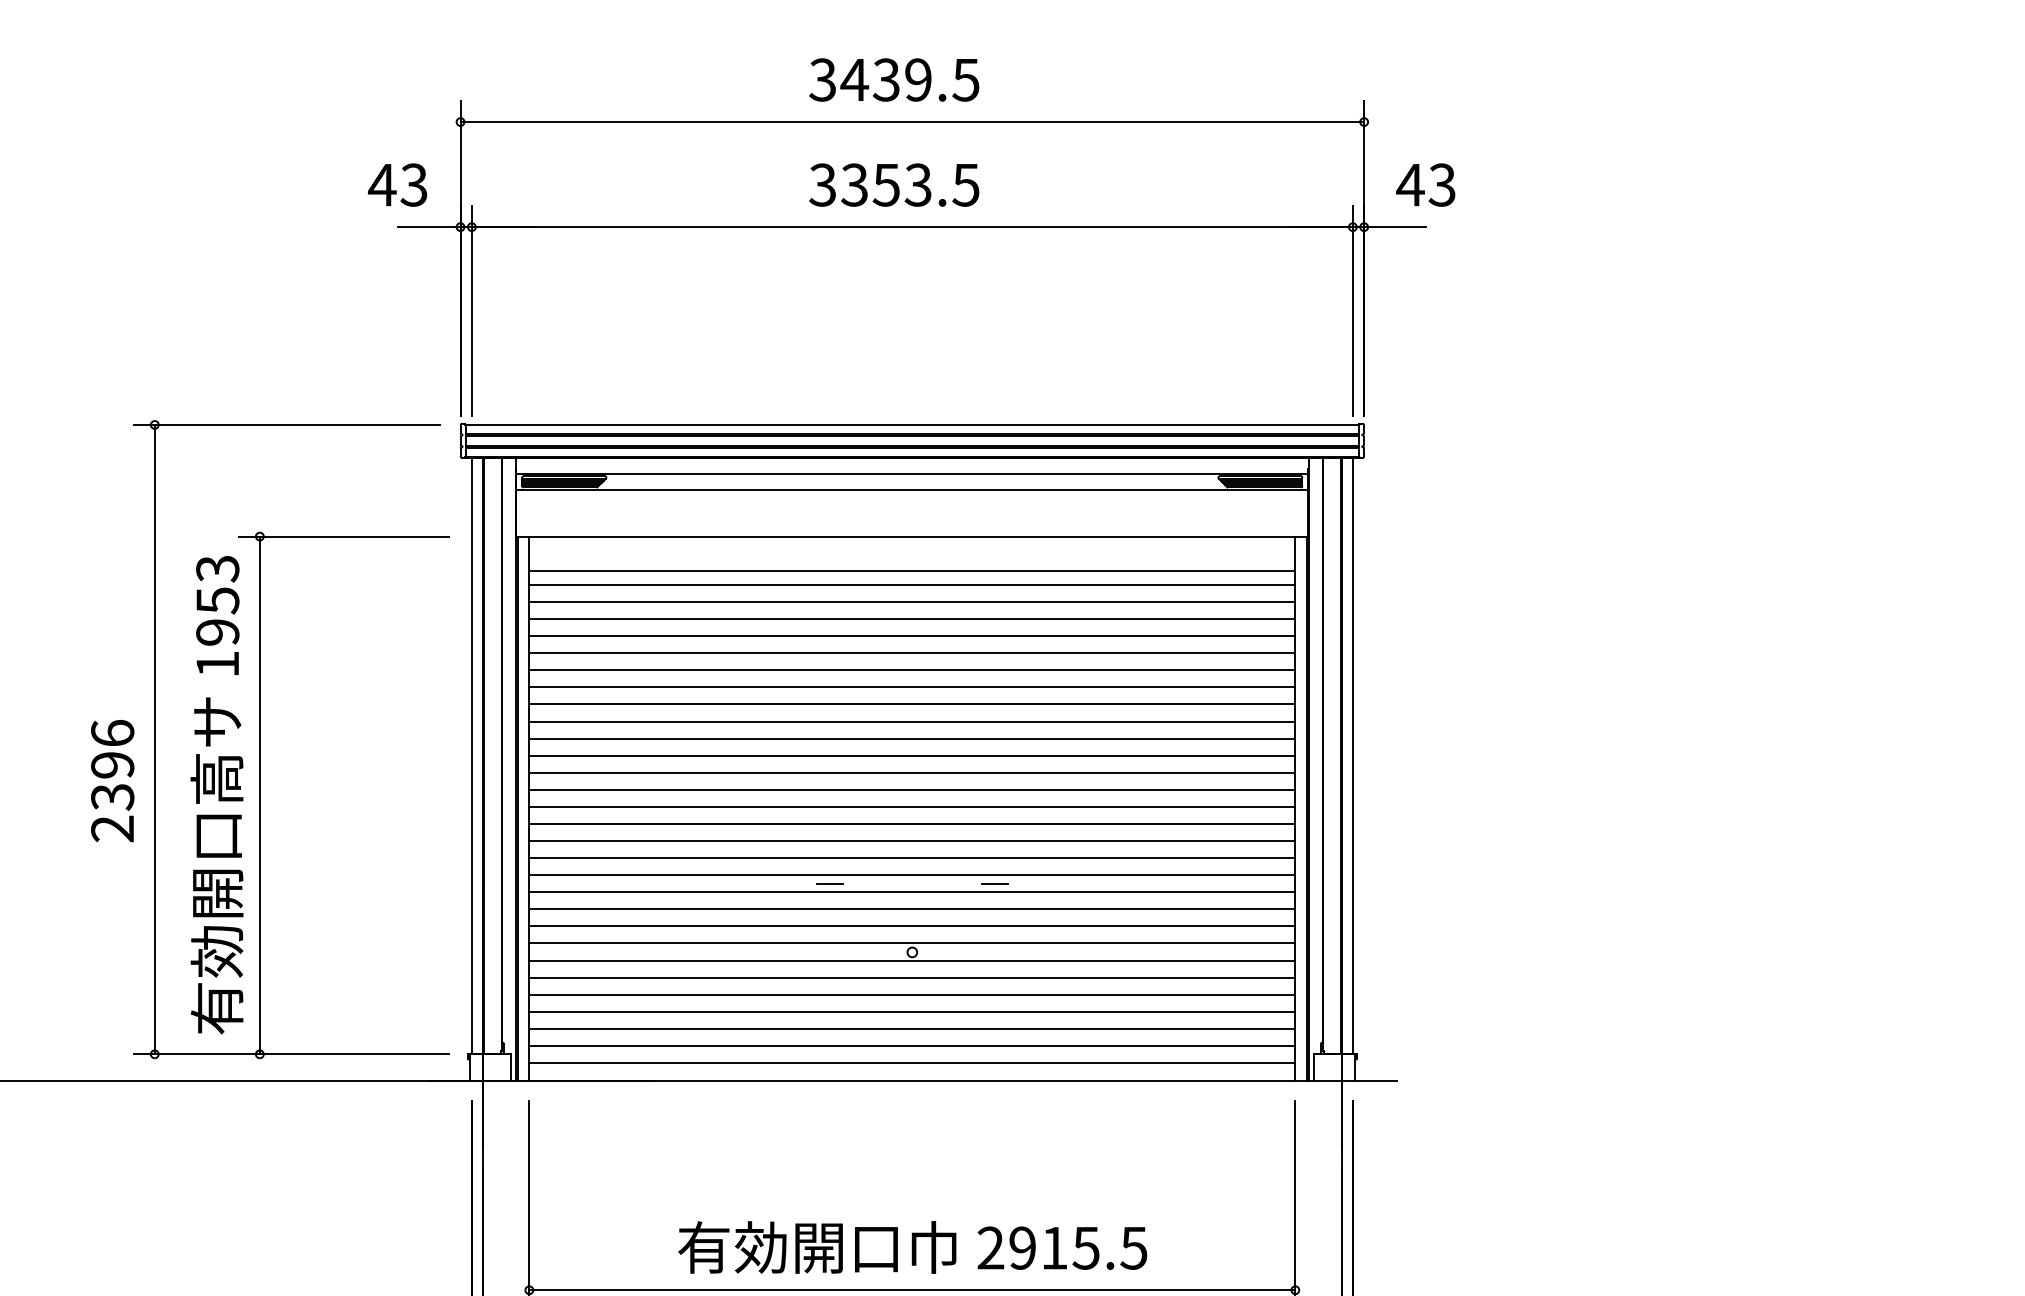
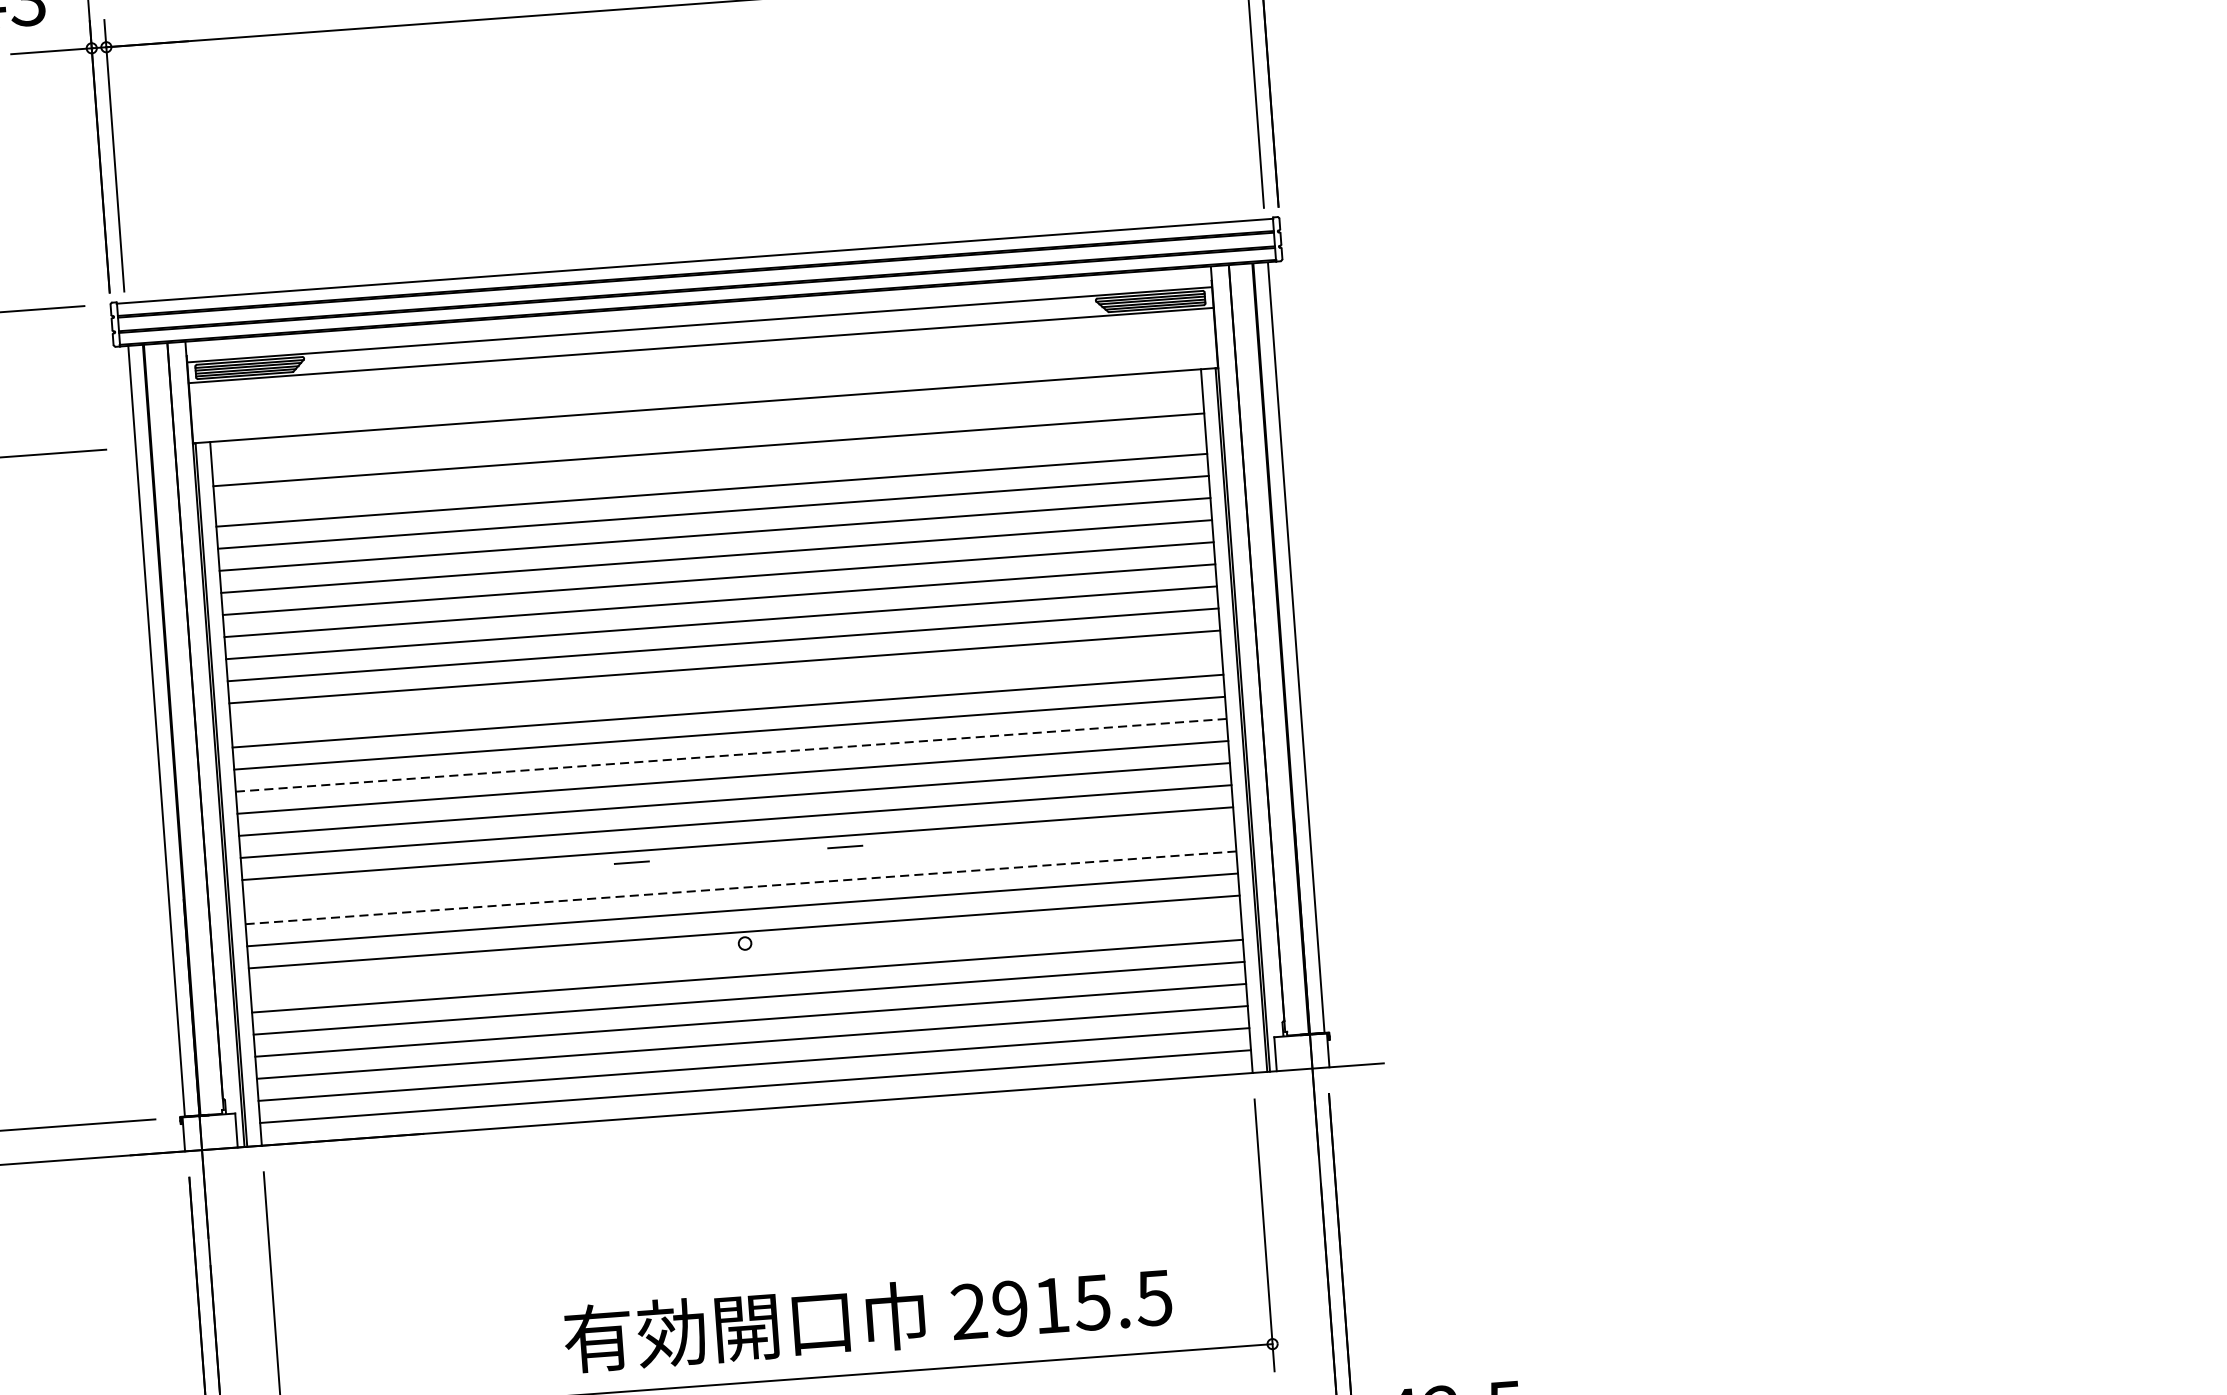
line: (912, 584) -> (710, 467), removed
line: (912, 755) -> (726, 688), removed
line: (912, 806) -> (731, 754), solid -> dashed
line: (912, 892) -> (739, 866), removed
line: (912, 909) -> (741, 888), solid -> dashed
line: (912, 960) -> (746, 953), removed
text: (912, 1247) -> (867, 1318), moved

